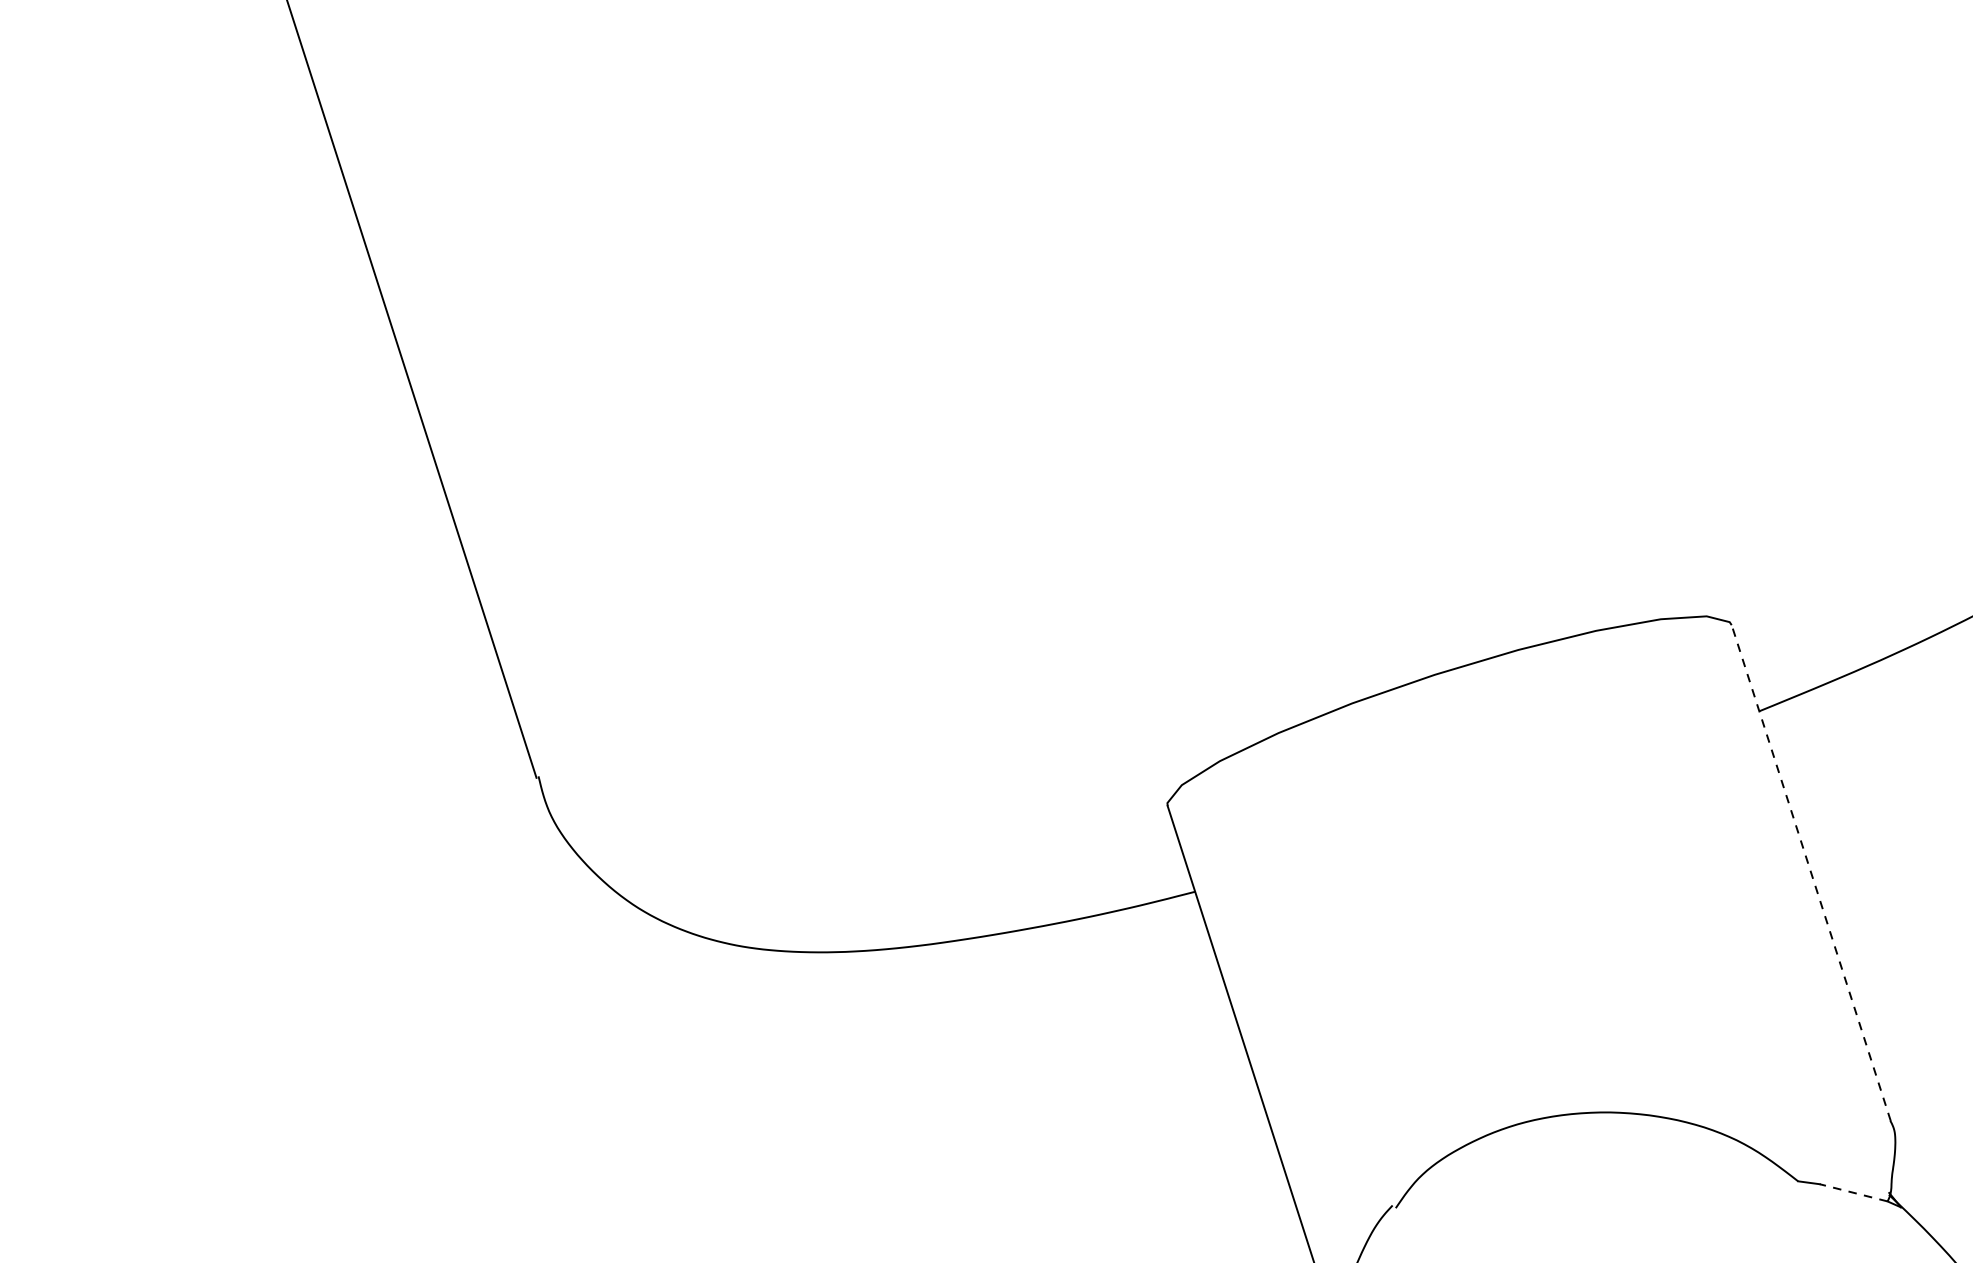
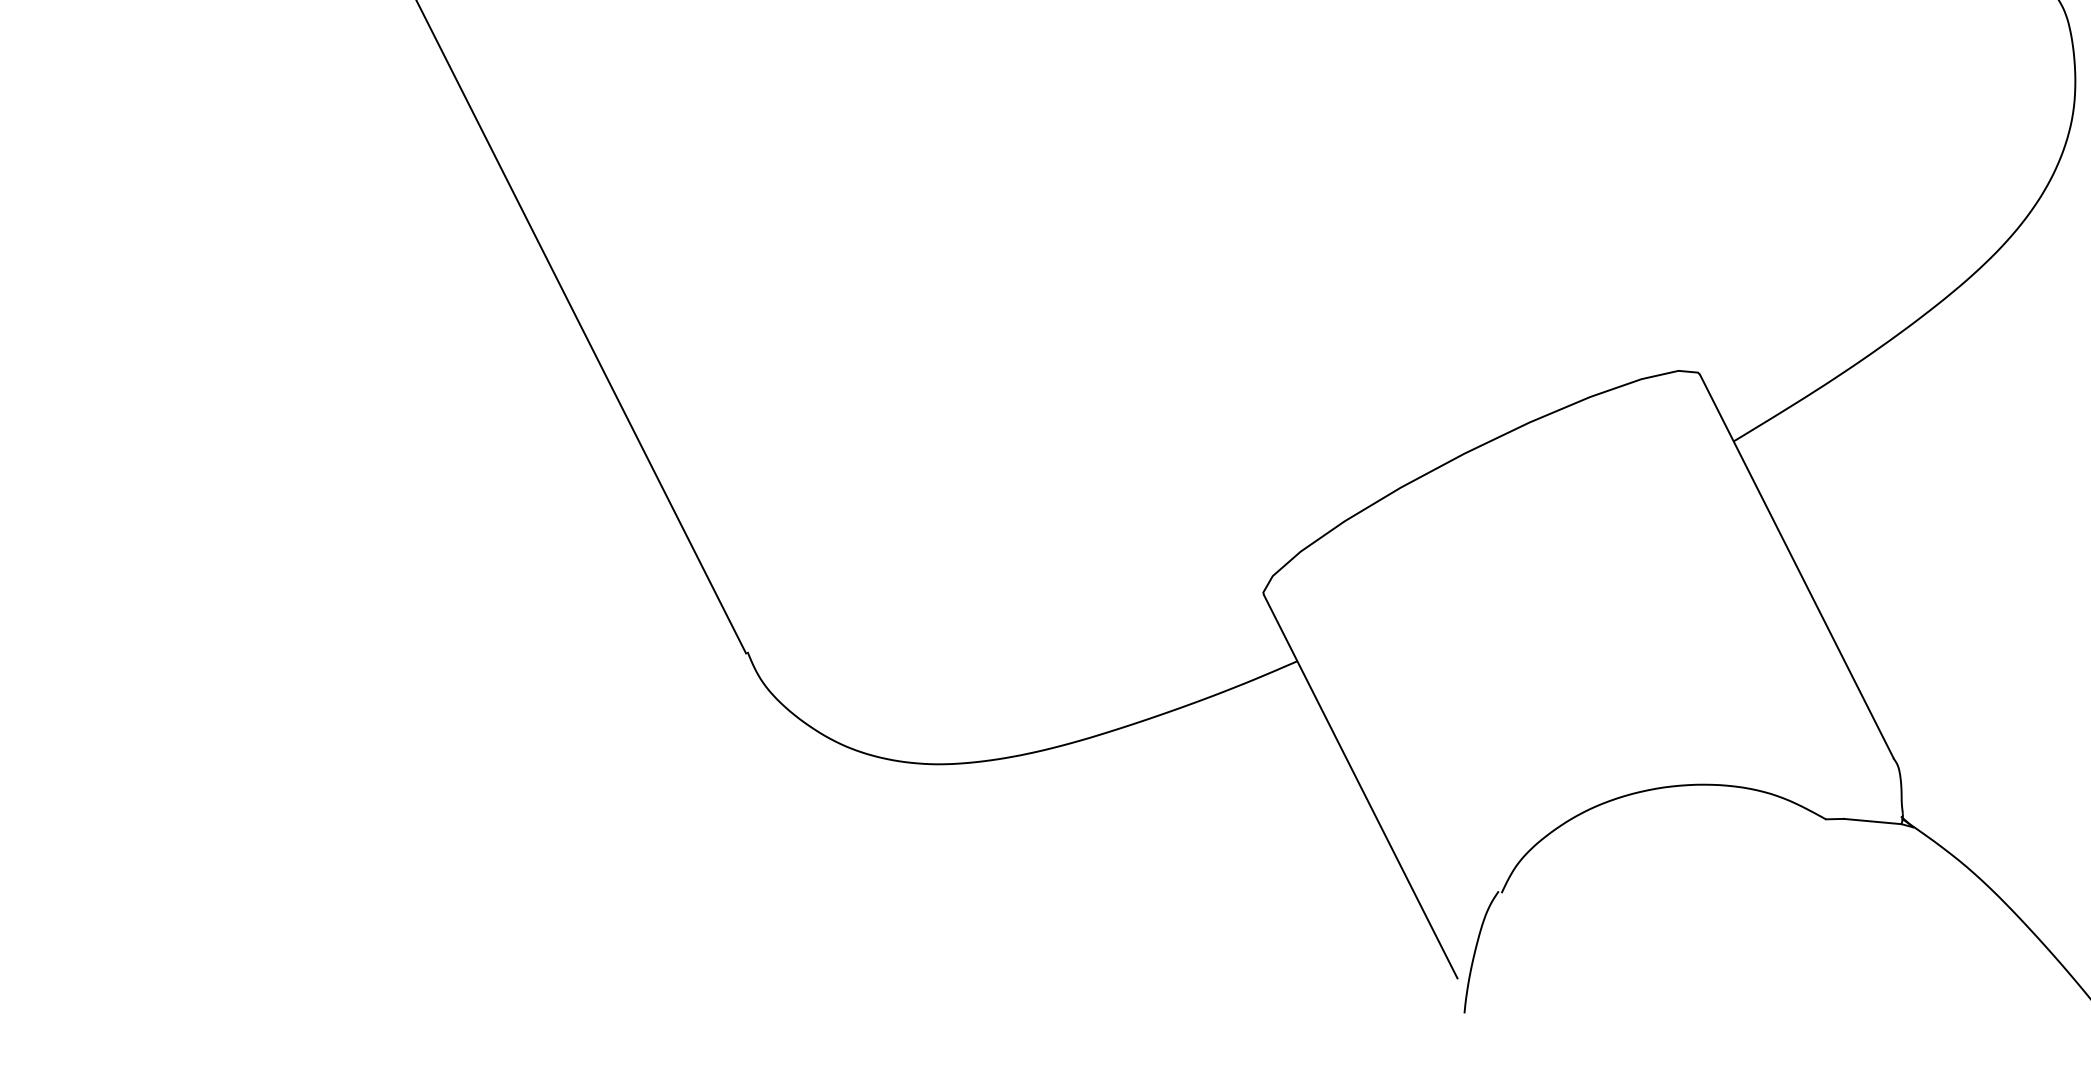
line: (1810, 872) -> (1796, 566), dashed -> solid
line: (1853, 1192) -> (1872, 821), dashed -> solid

